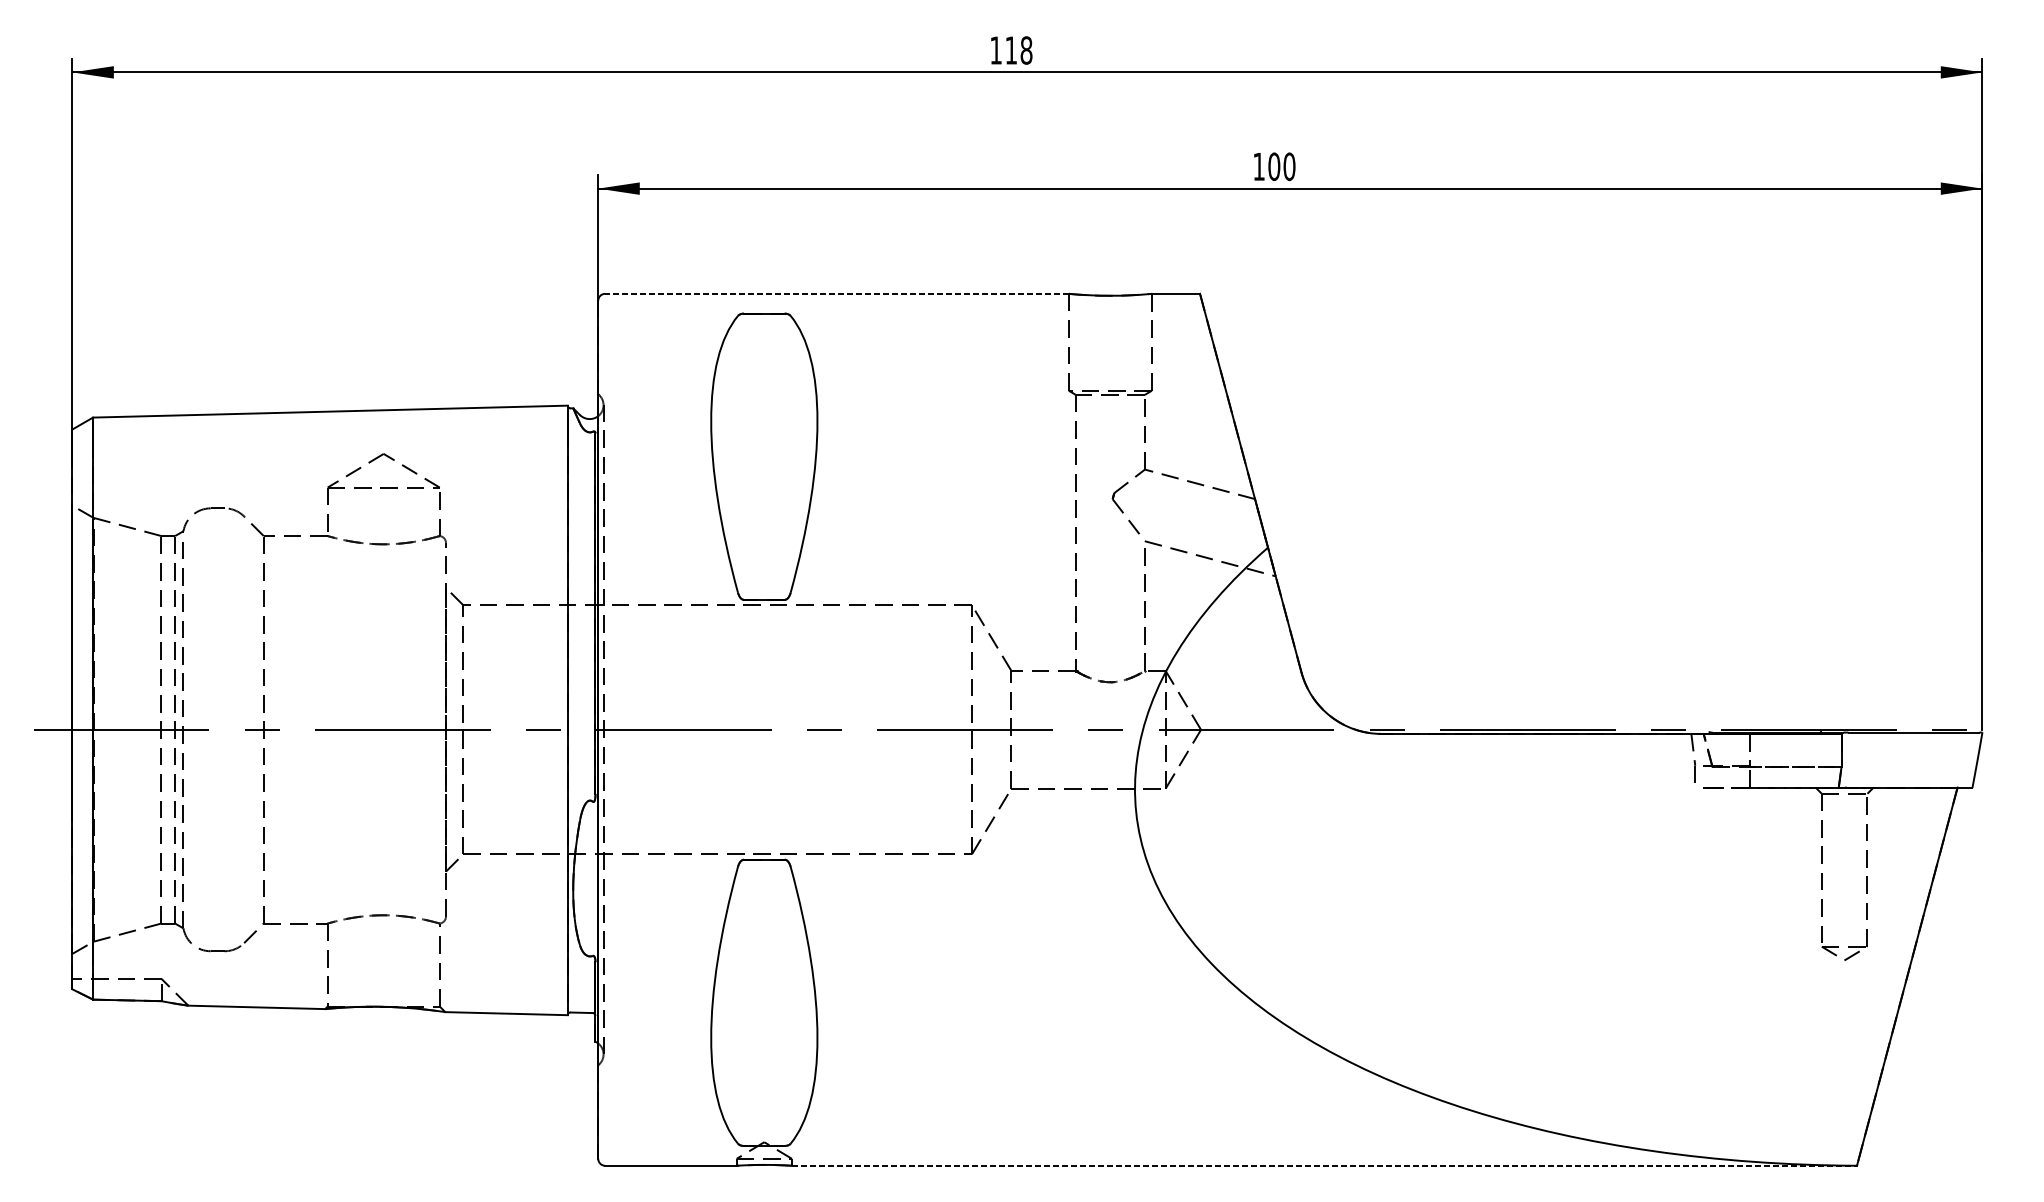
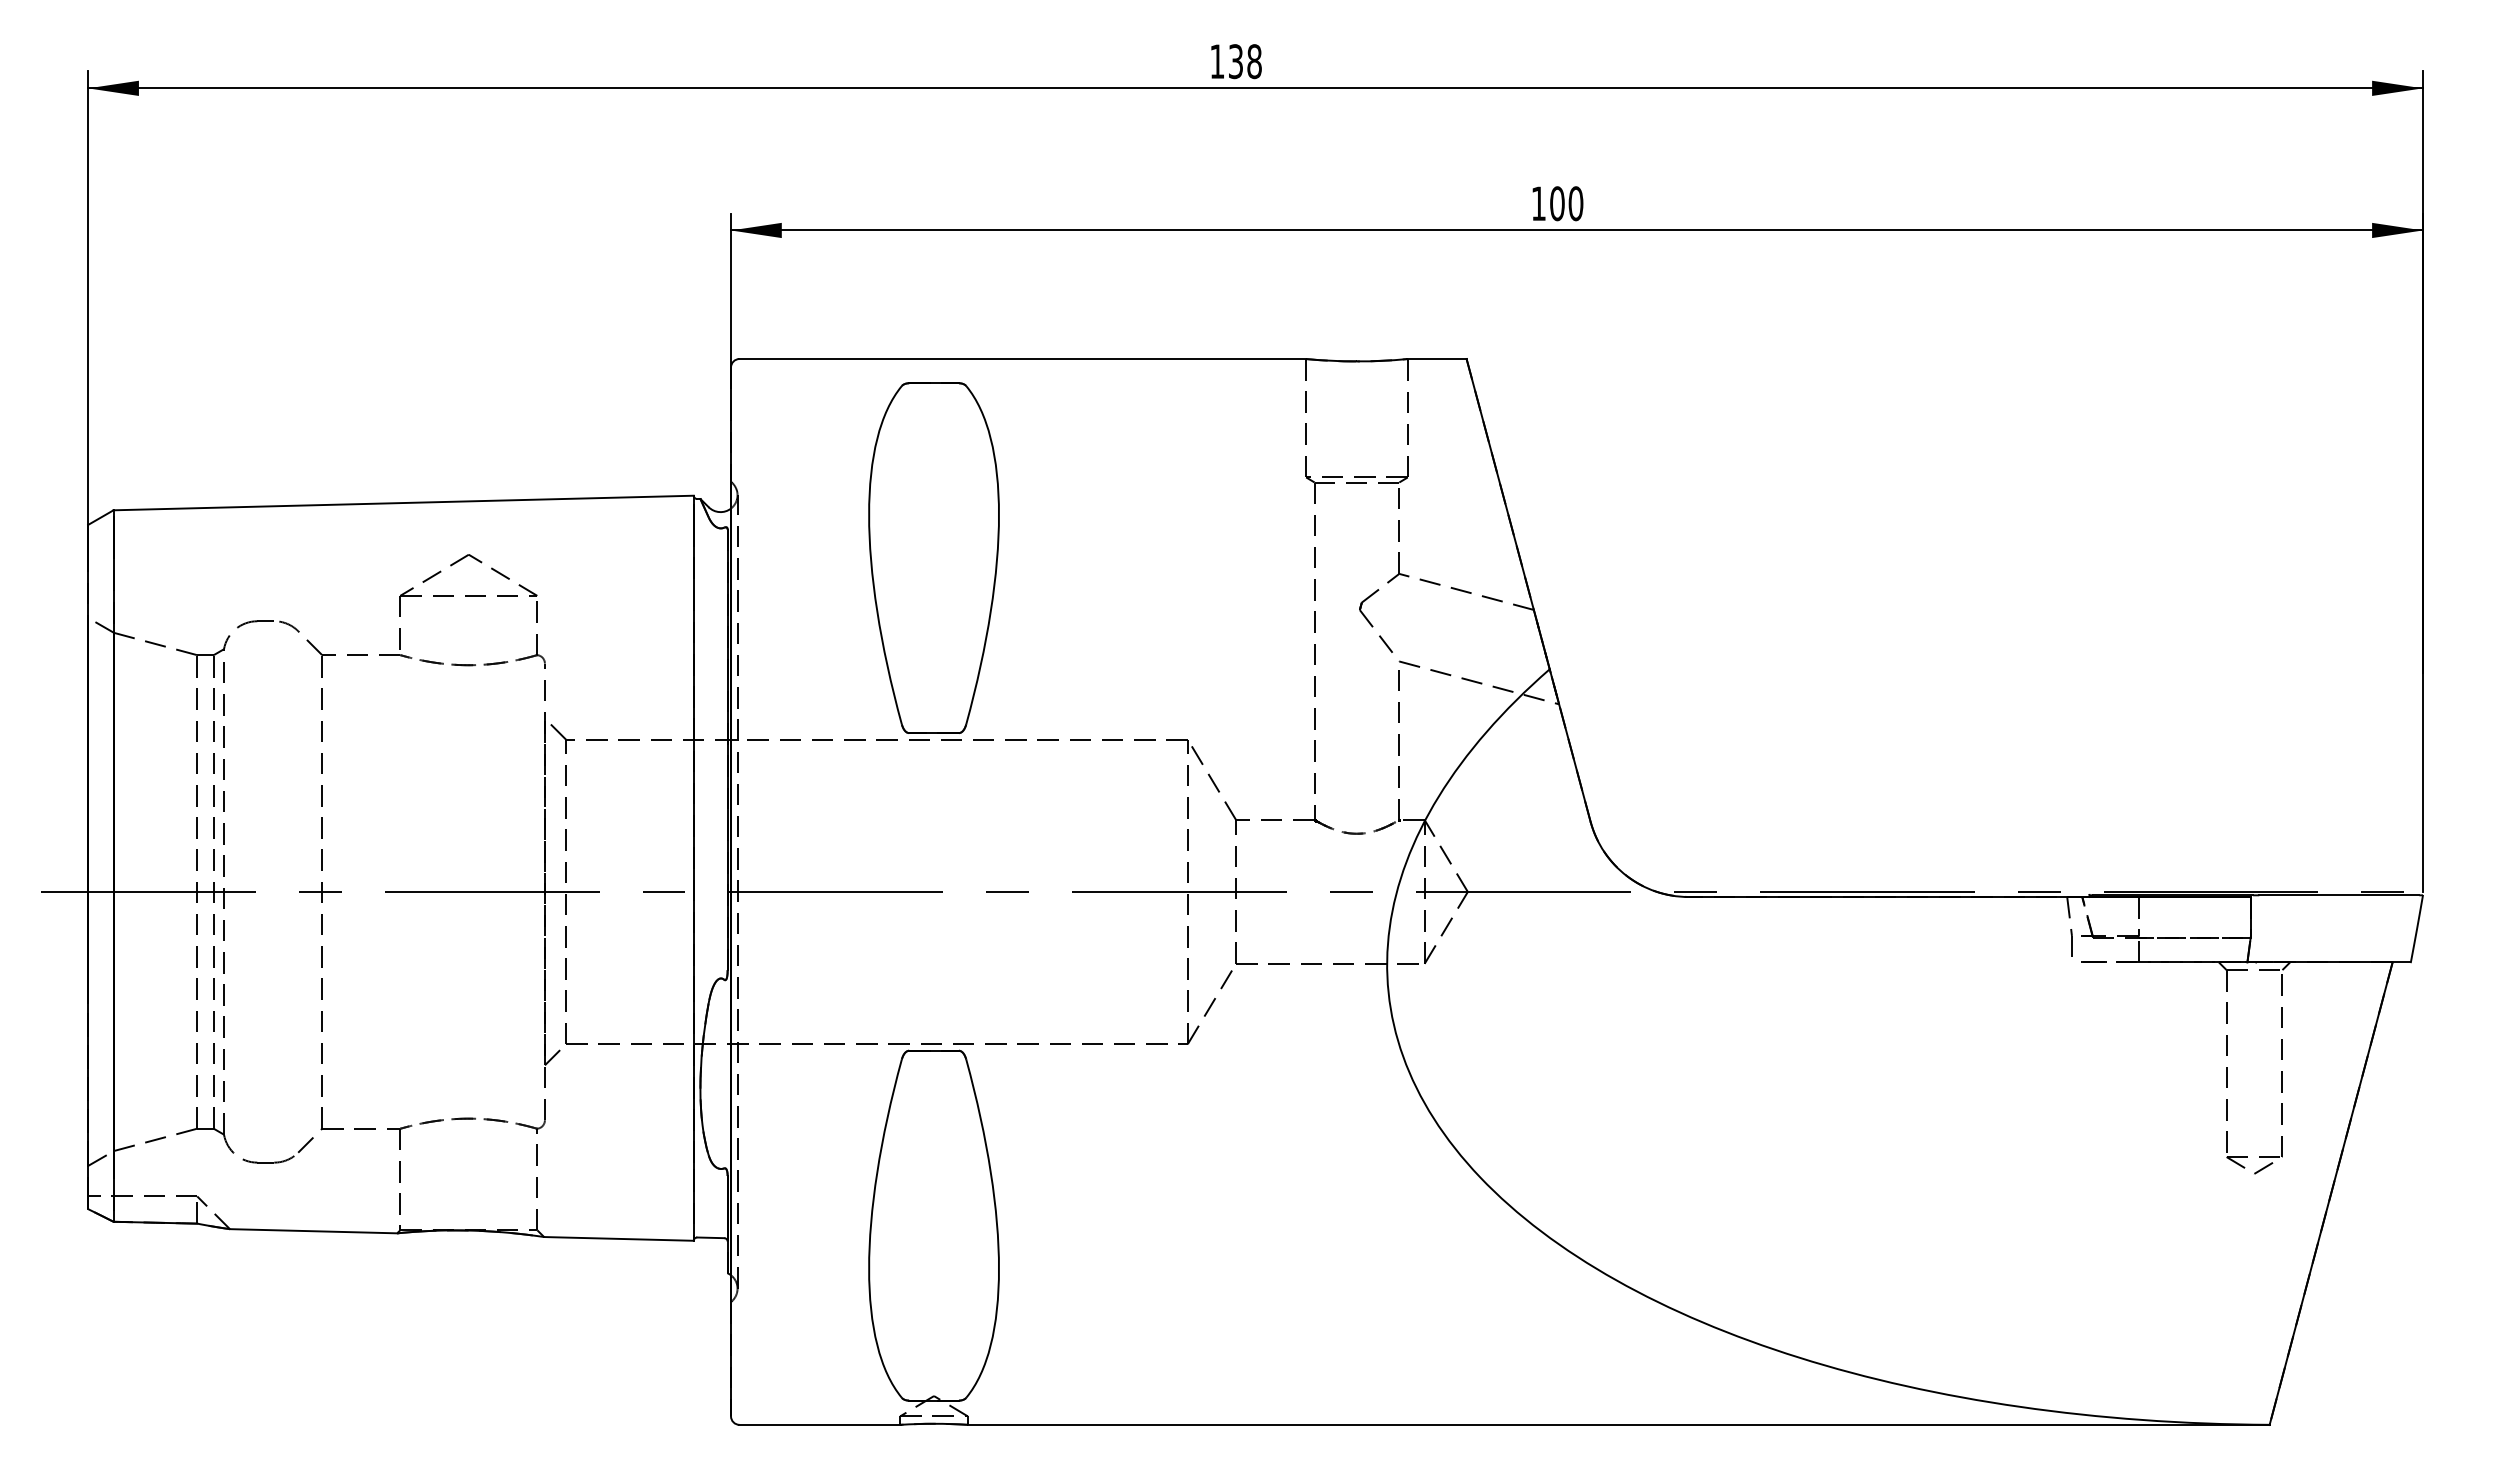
text: (1010, 50) -> (1235, 61), 118 -> 138
line: (836, 294) -> (1022, 359), dashed -> solid
line: (1324, 1165) -> (1618, 1424), dashed -> solid

